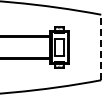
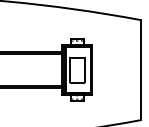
line: (101, 47) -> (141, 70), dashed -> solid

